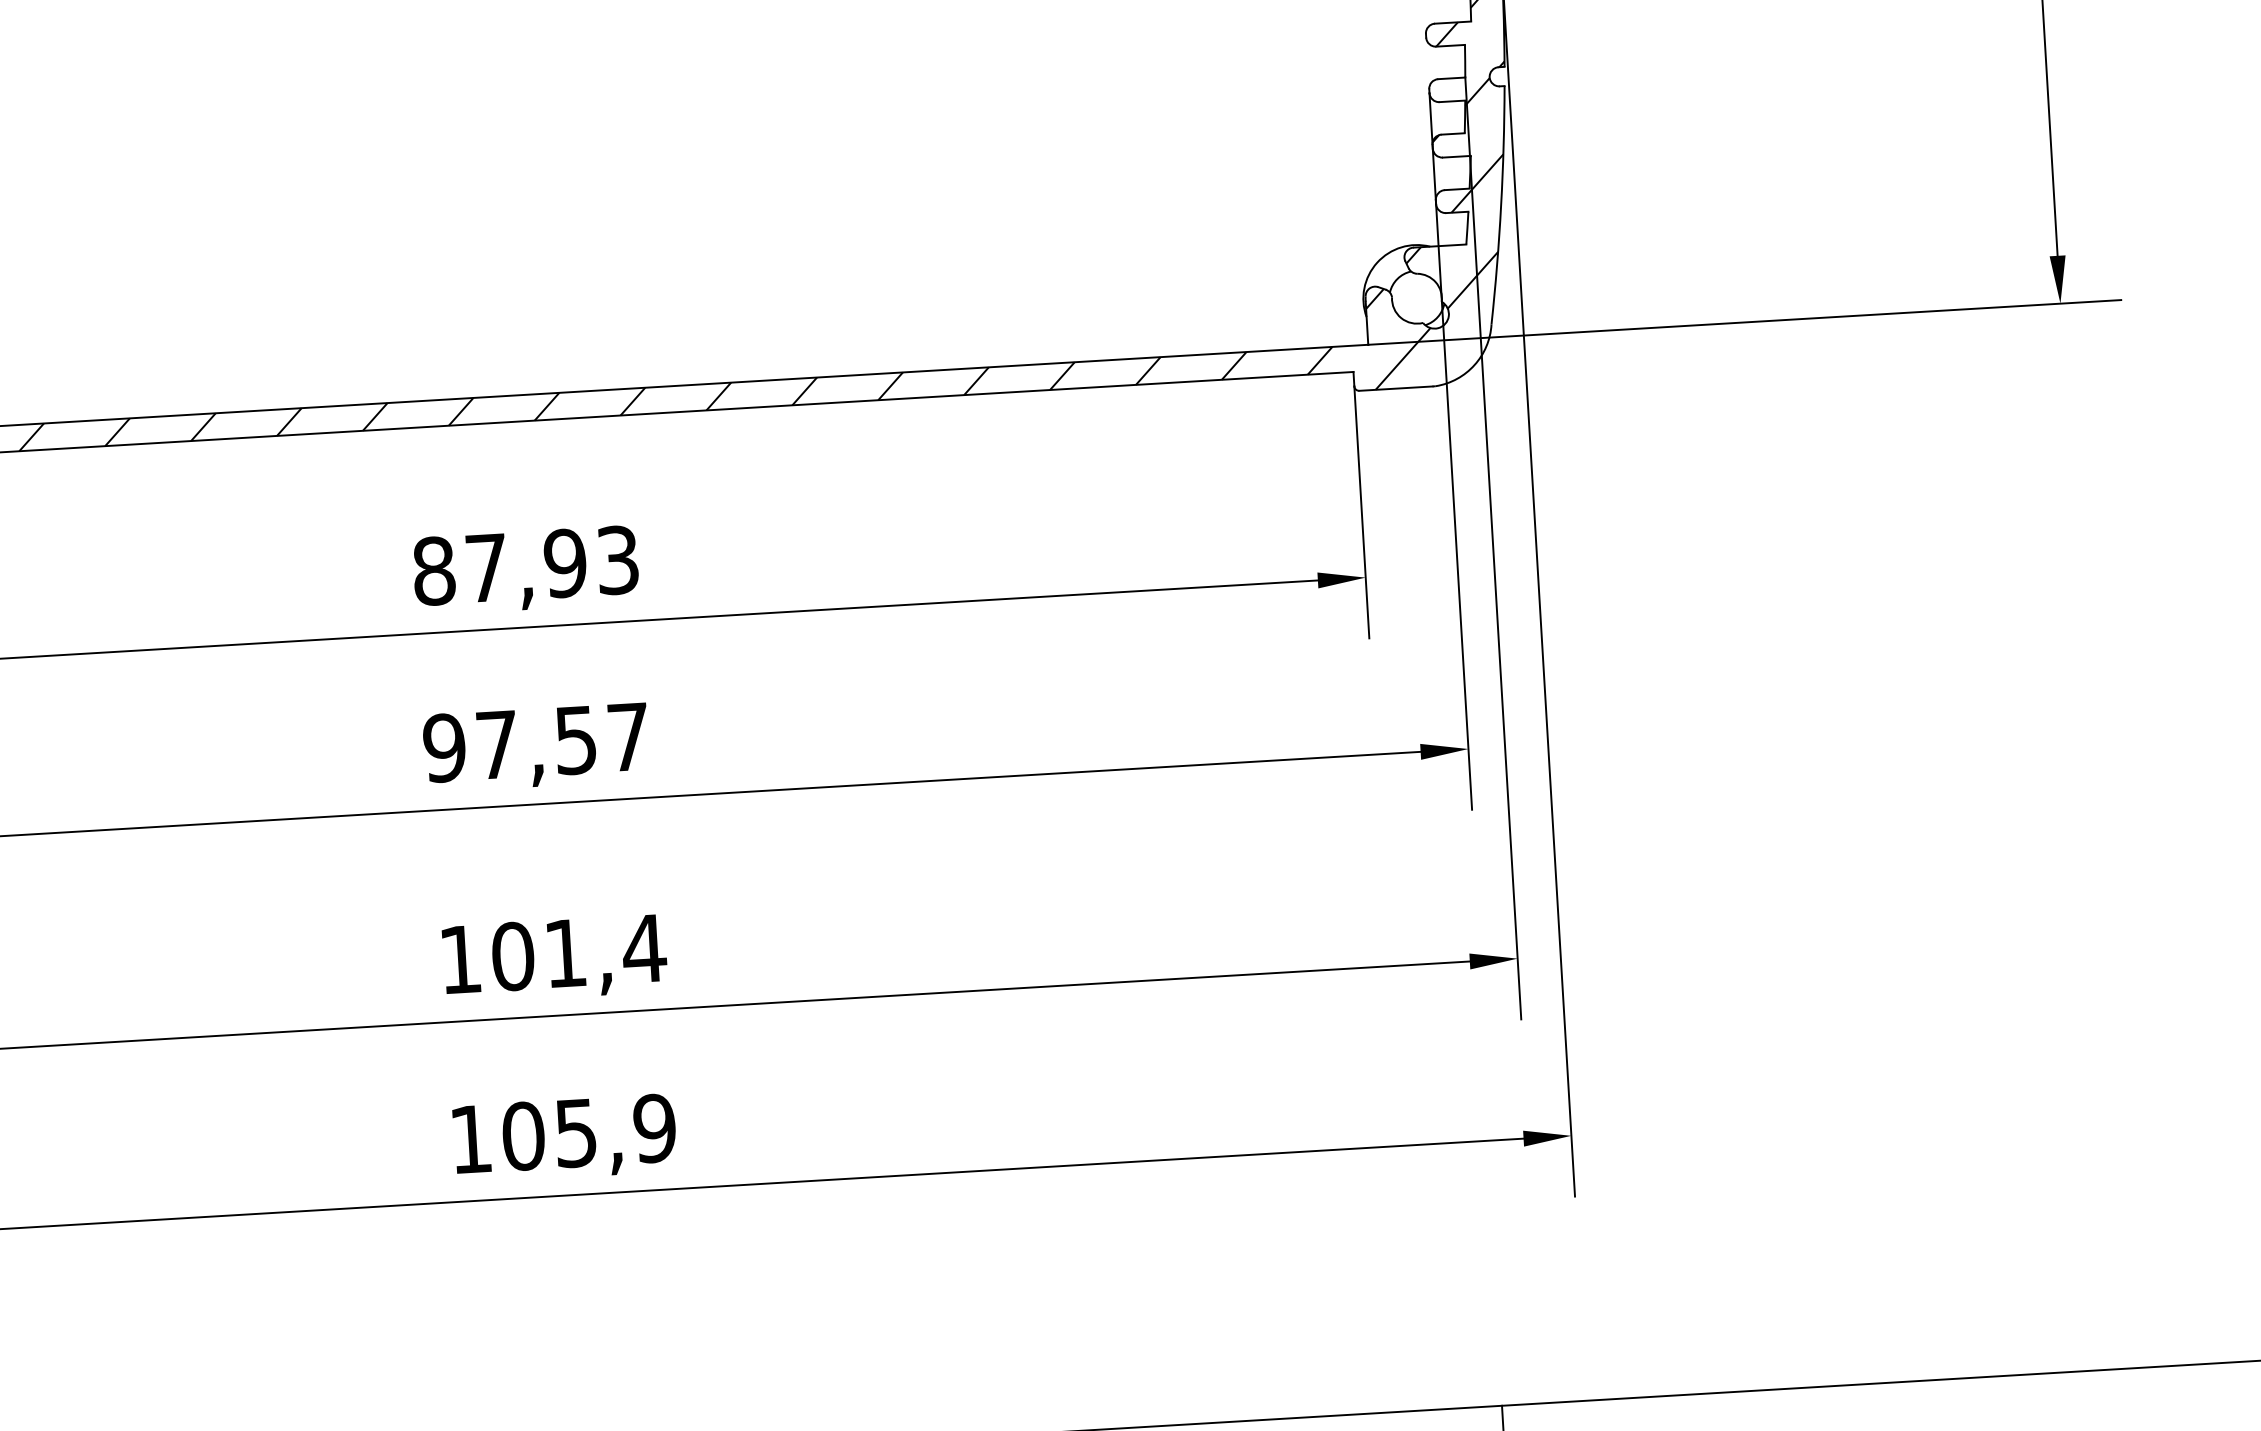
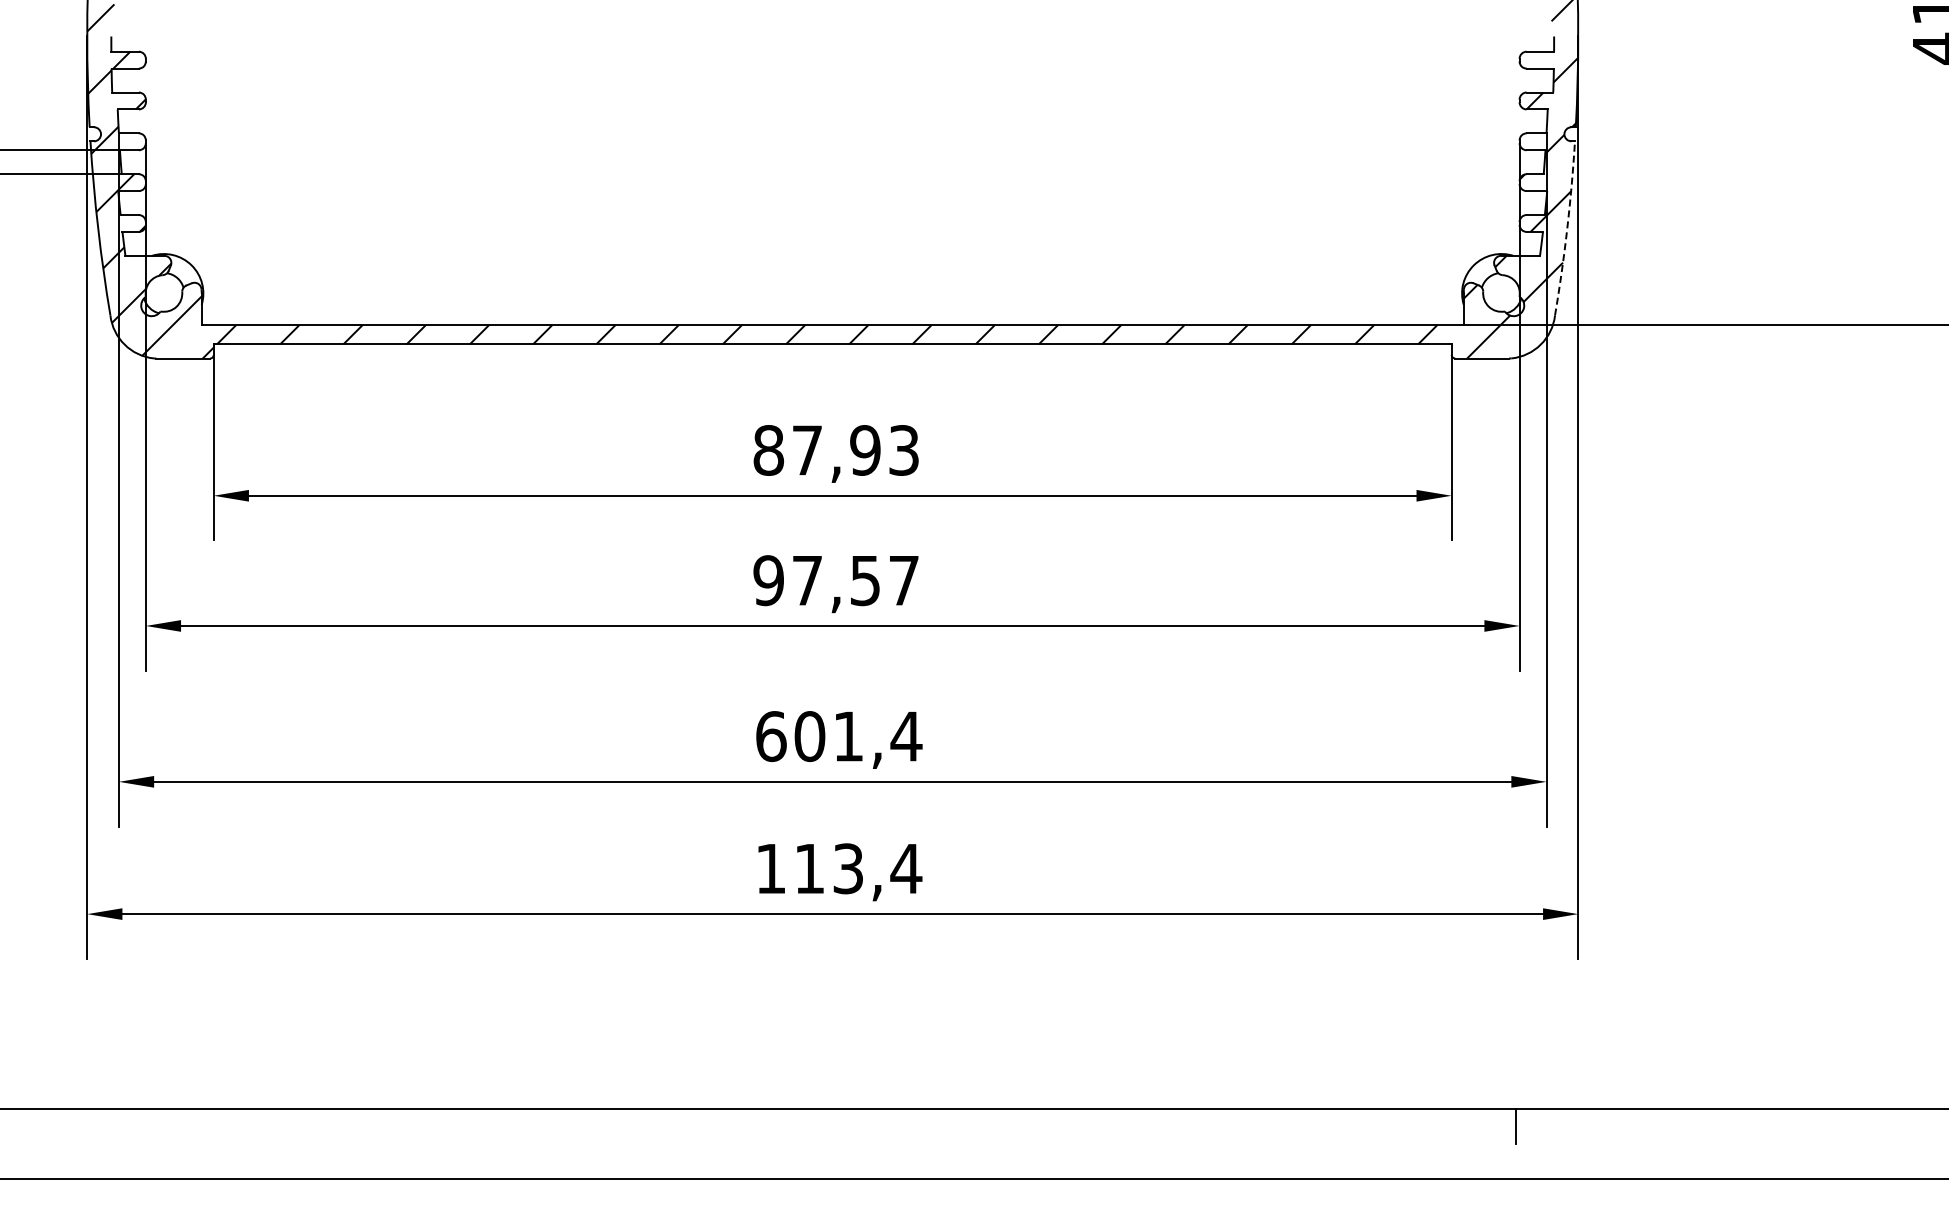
arc: (1501, 205) -> (1567, 228), solid -> dashed
text: (460, 959) -> (771, 736), 101,4 -> 601,4
text: (589, 1131) -> (858, 868), 105,9 -> 113,4

